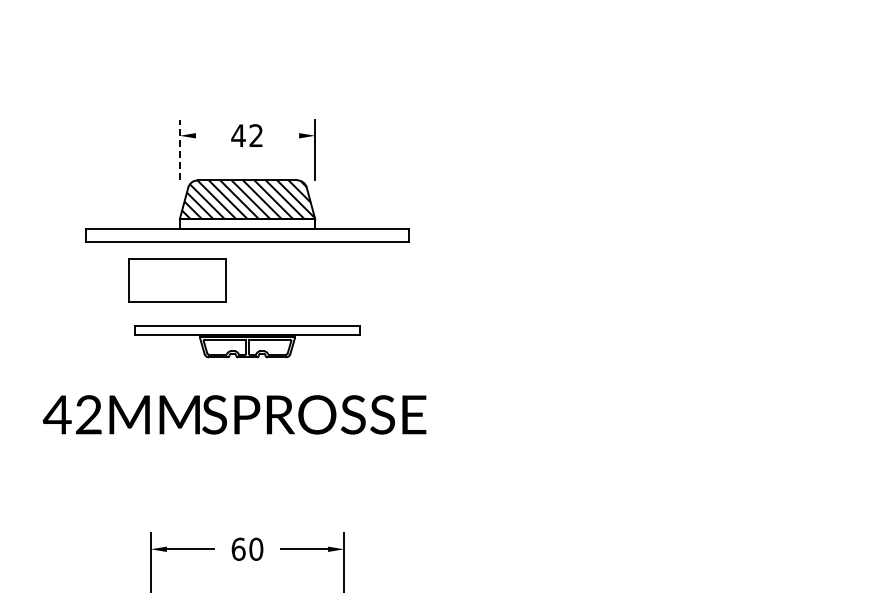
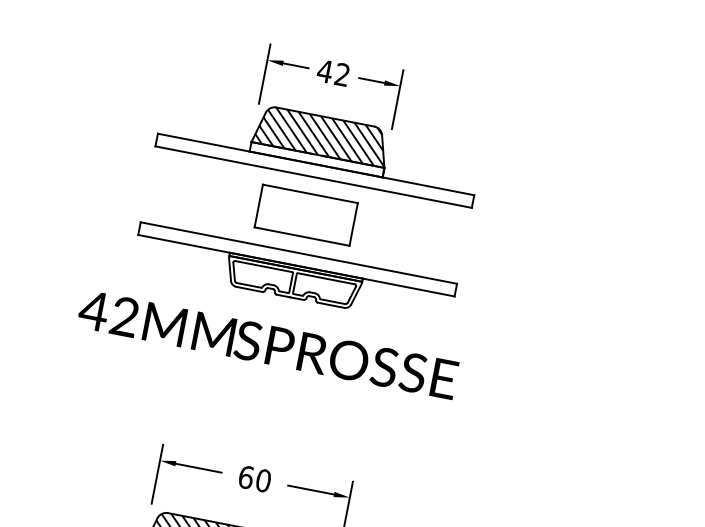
line: (208, 135) -> (295, 65), added
line: (286, 135) -> (372, 80), added
line: (179, 149) -> (264, 73), dashed -> solid
part: (177, 280) -> (306, 215), moved
part: (247, 341) -> (294, 275), size x1.43

